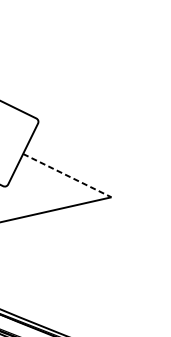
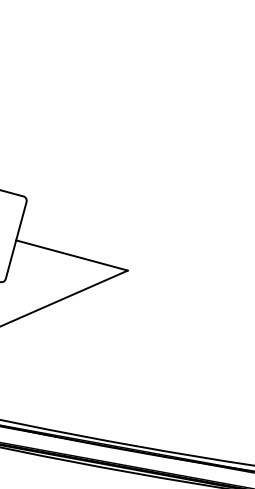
line: (67, 175) -> (72, 255), dashed -> solid

